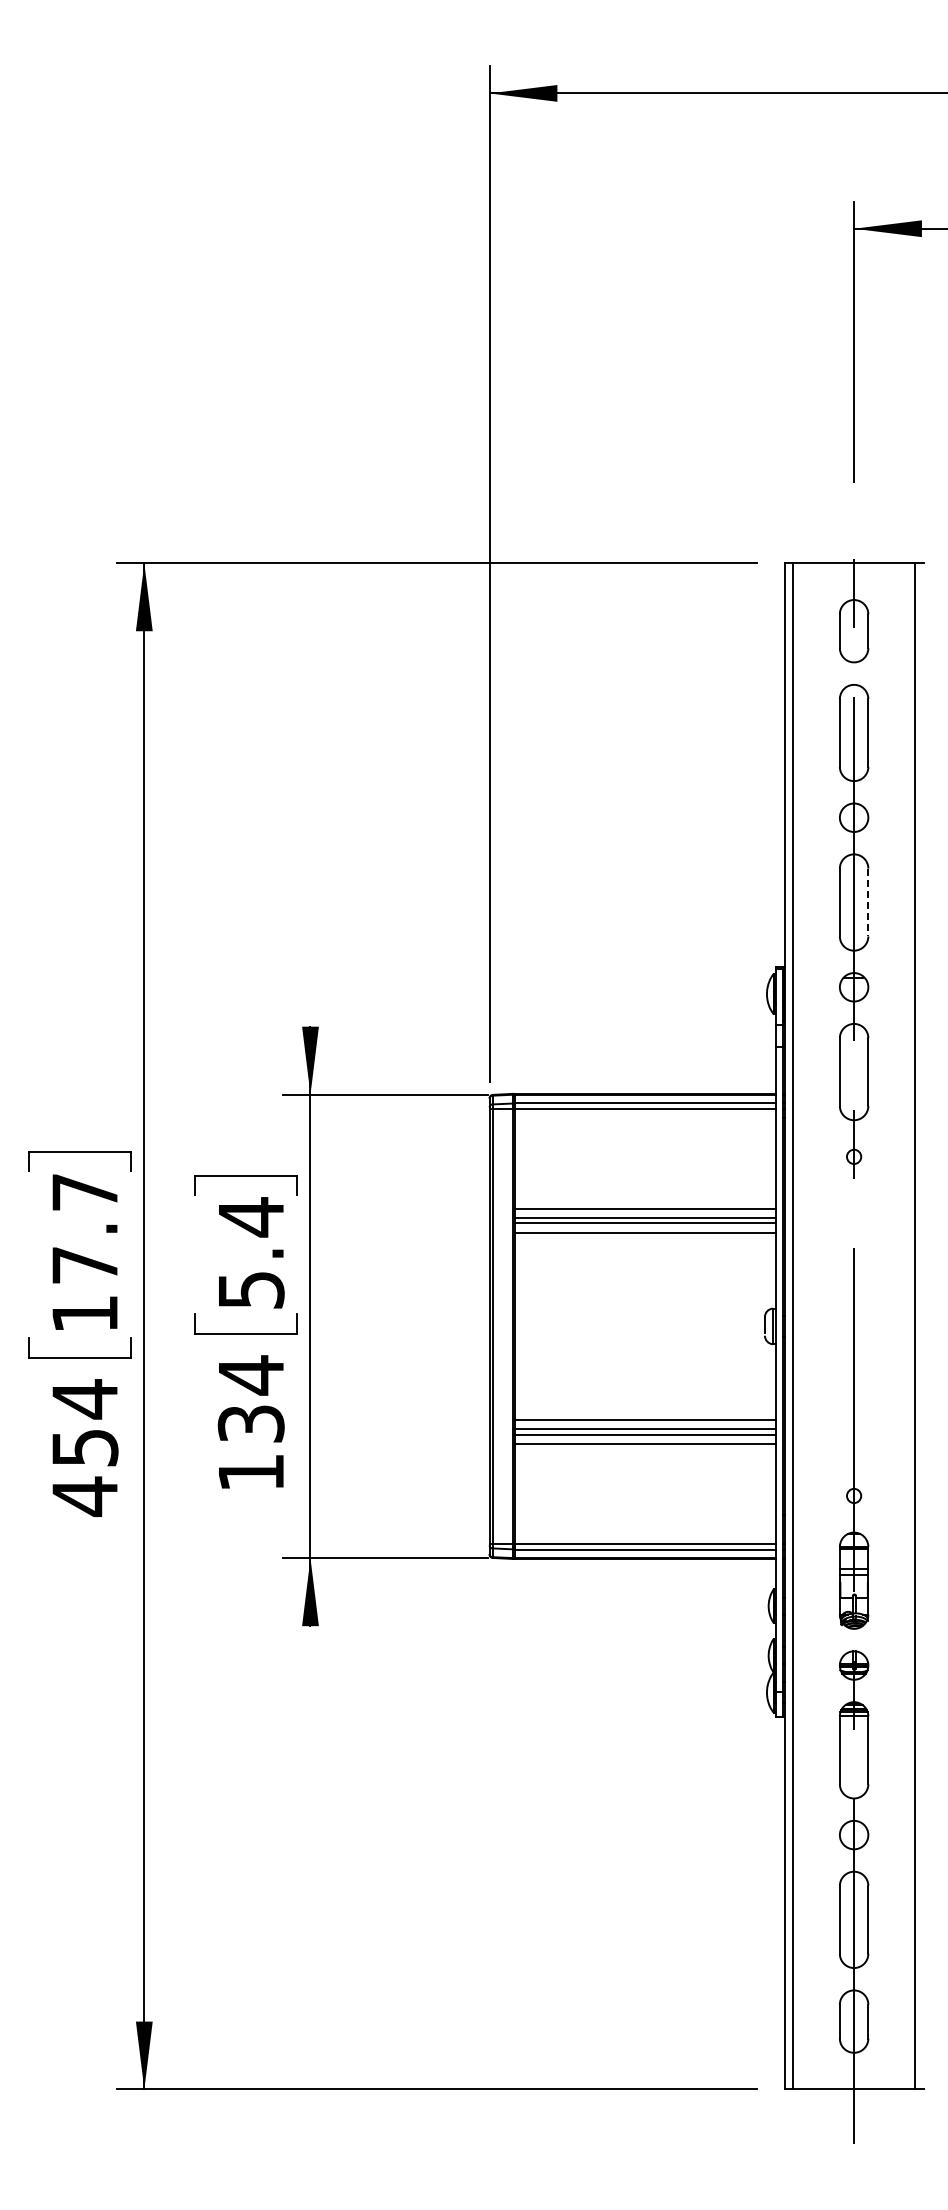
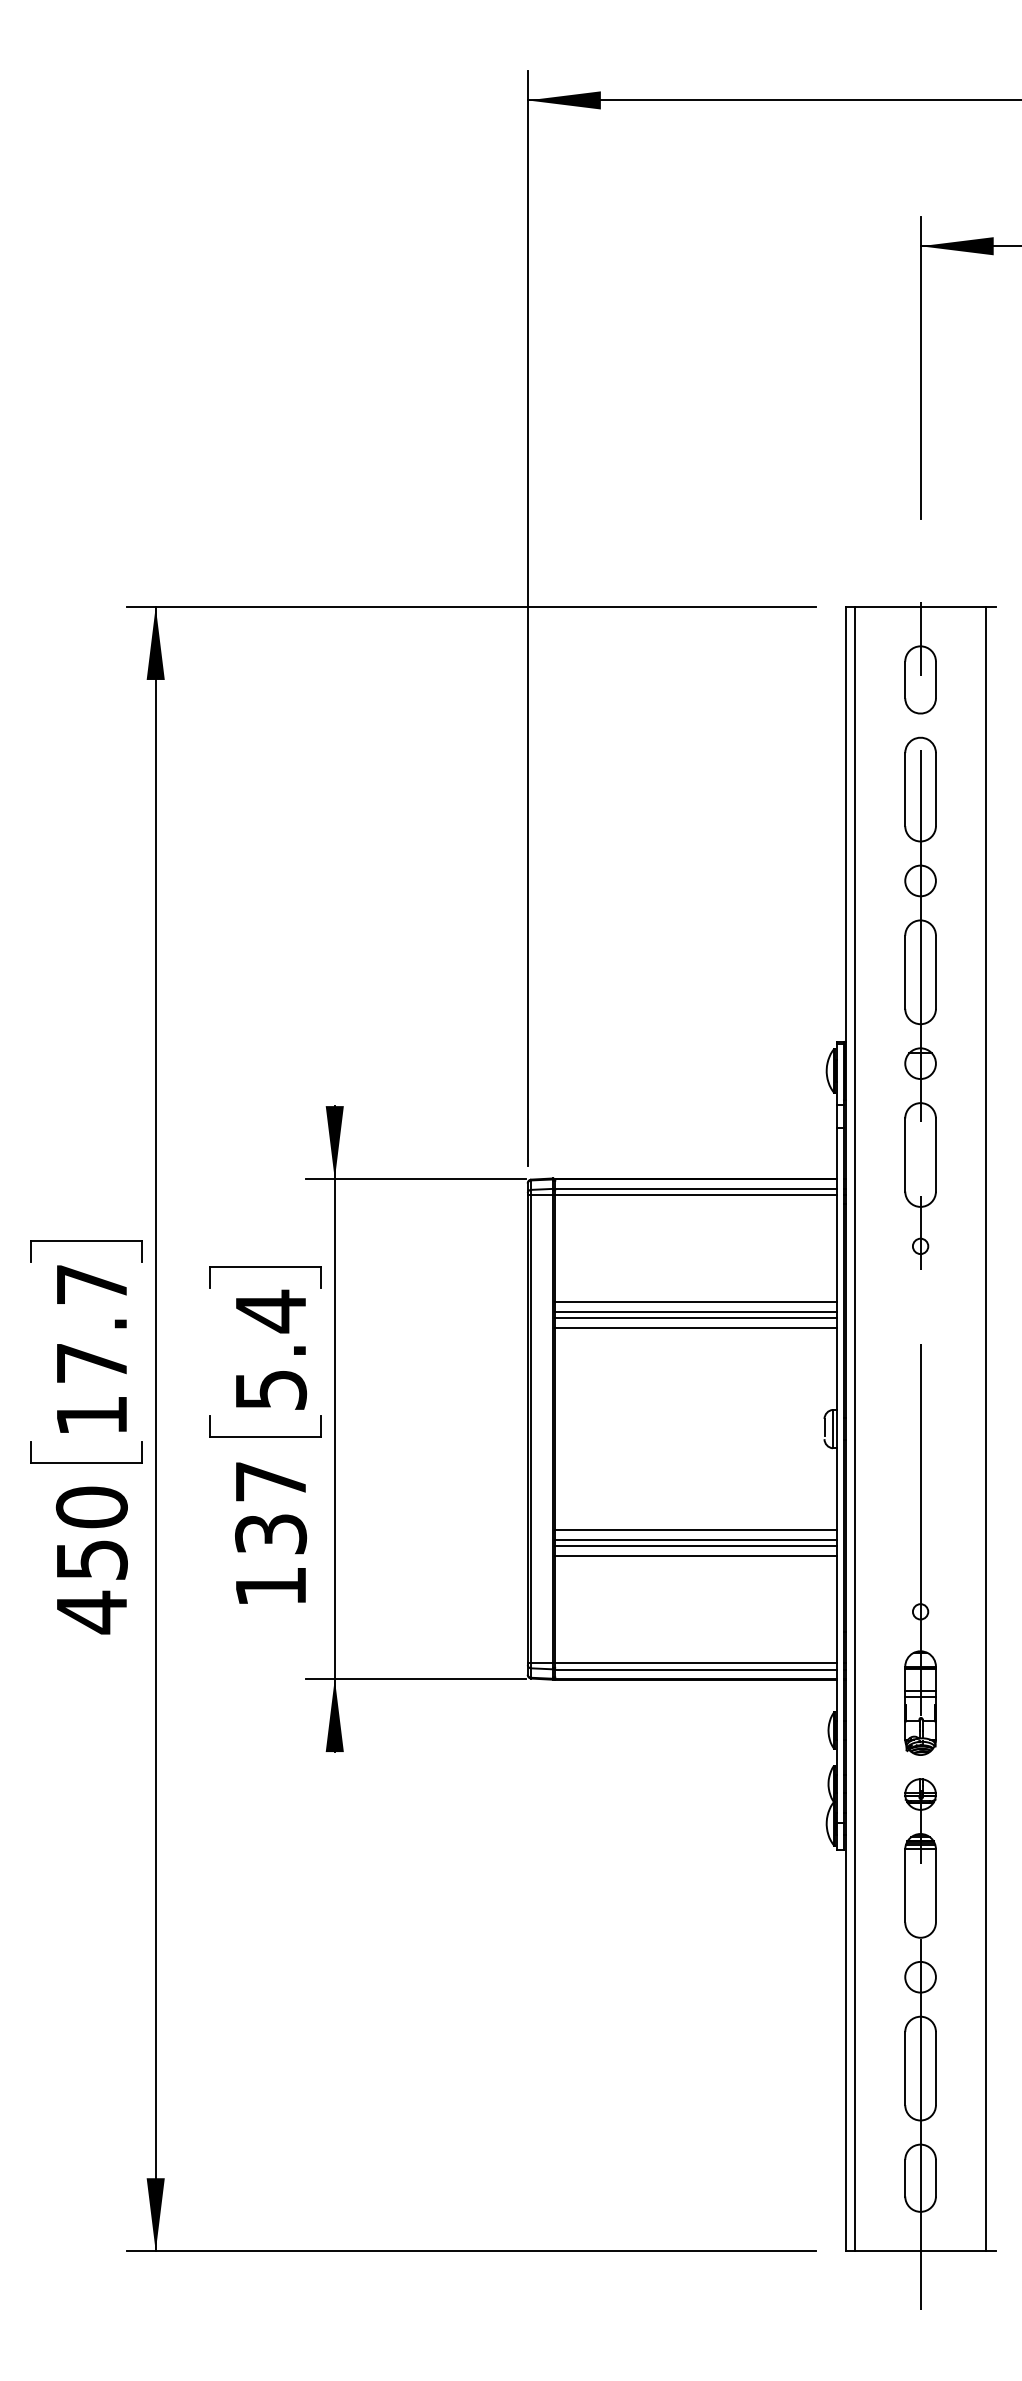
line: (868, 902) -> (936, 972), dashed -> solid
text: (251, 1375) -> (271, 1481), 134 -> 137
text: (84, 1399) -> (91, 1507), 454 -> 450

